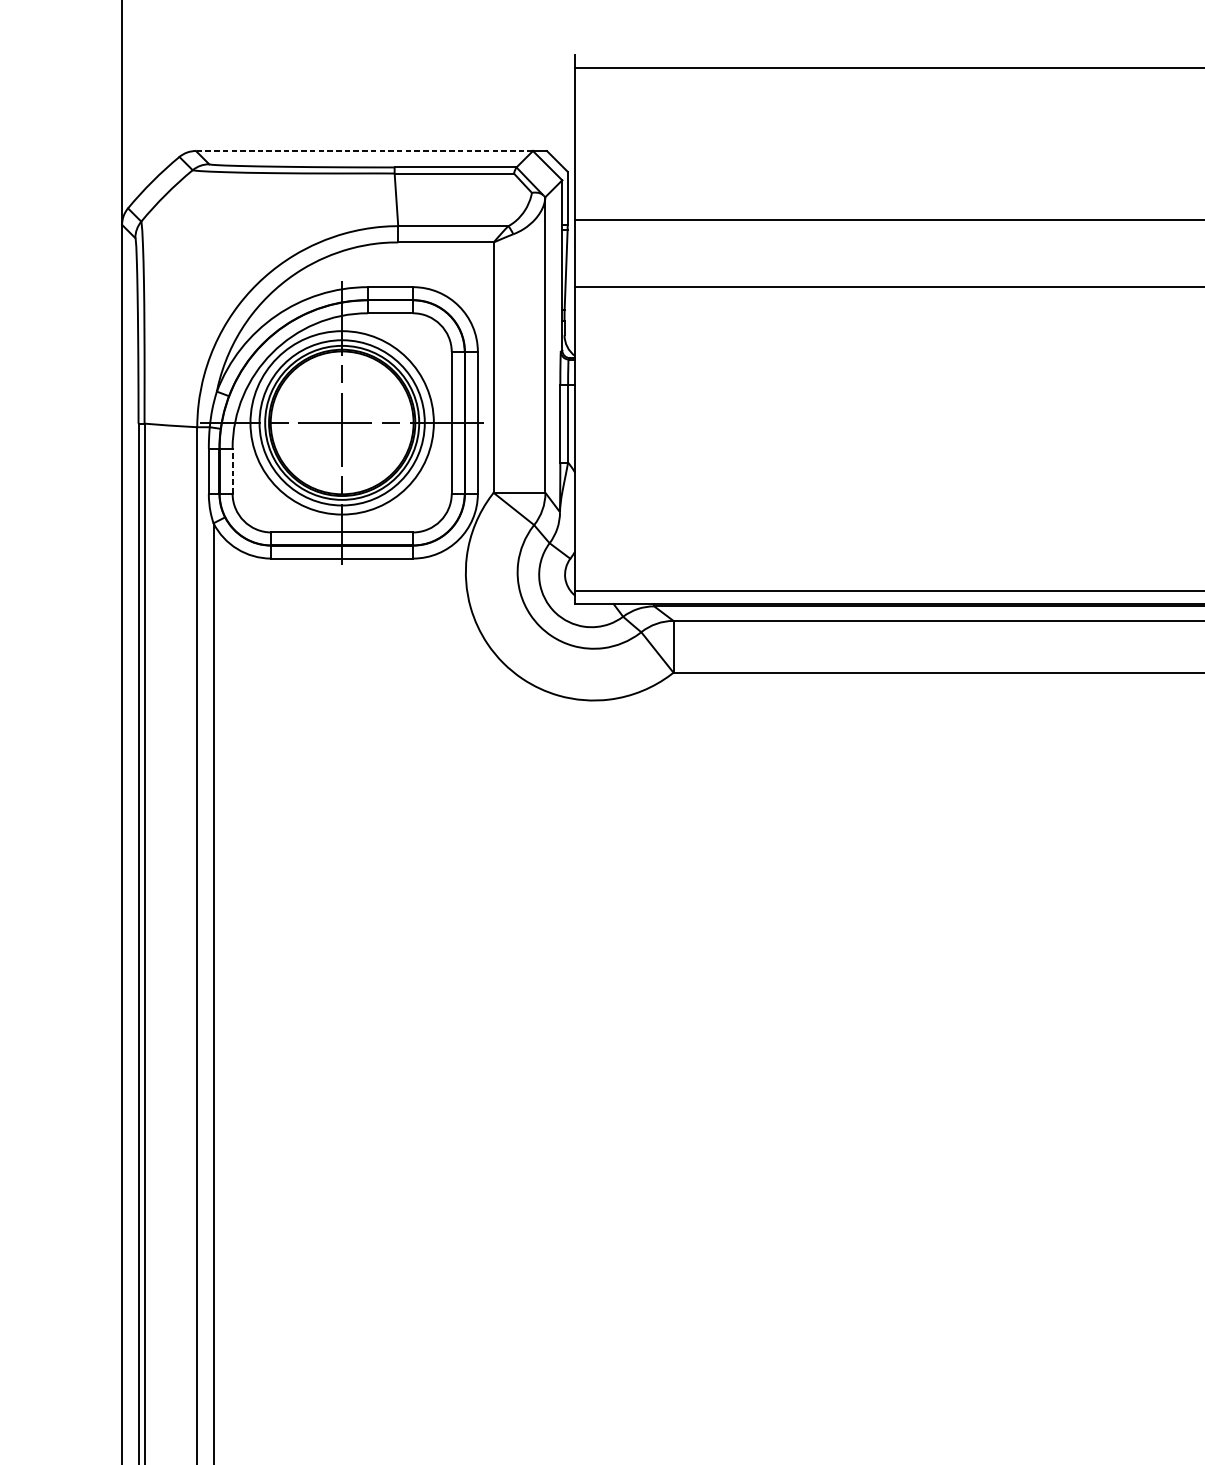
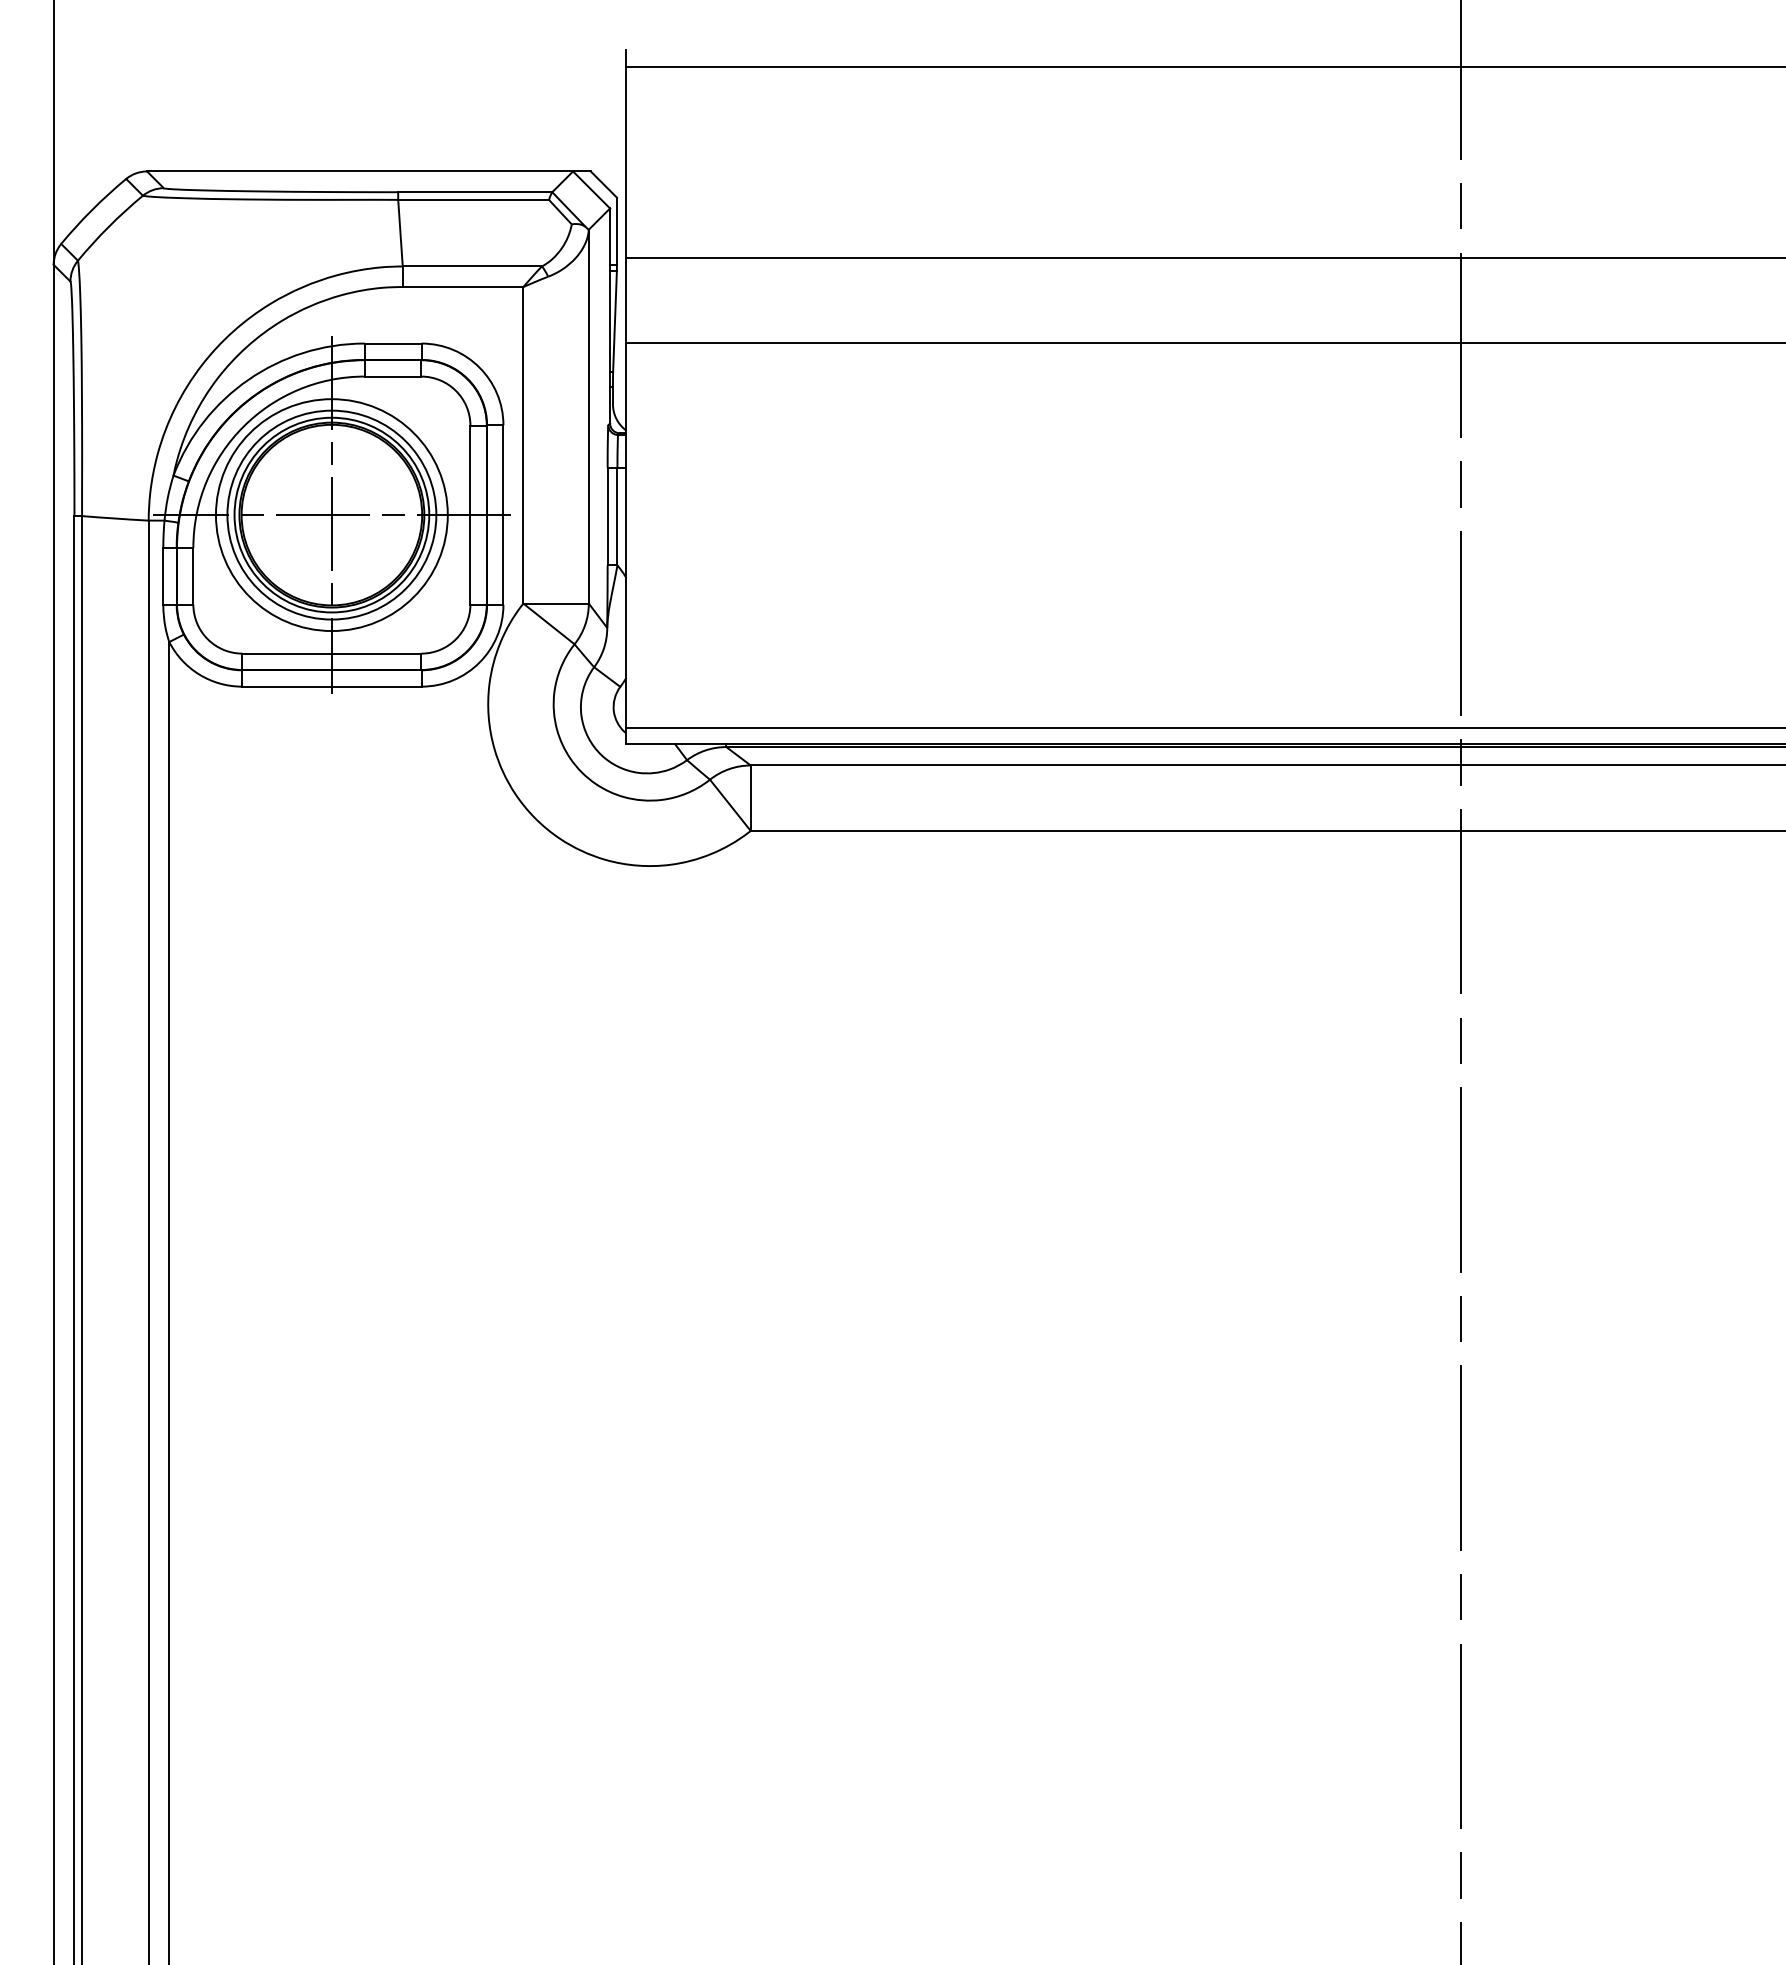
line: (364, 151) -> (360, 171), dashed -> solid
line: (232, 470) -> (193, 575), dashed -> solid

